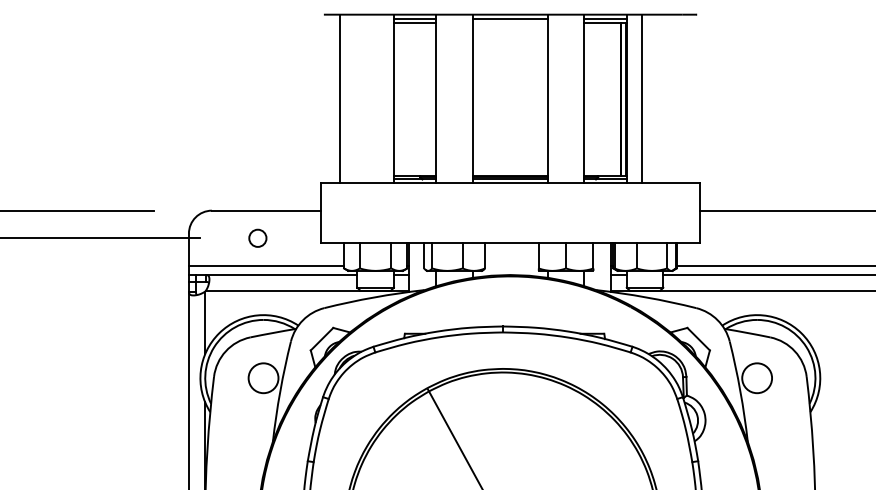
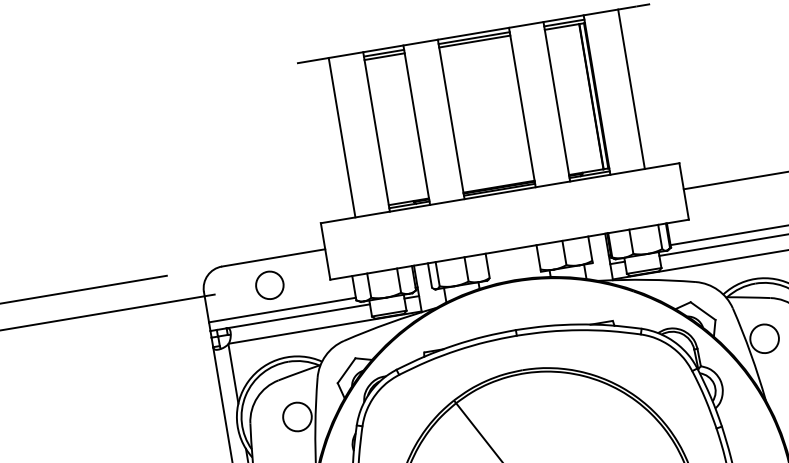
line: (509, 22) -> (473, 41), added
line: (340, 98) -> (342, 137), moved
line: (642, 98) -> (631, 88), moved
circle: (257, 238) -> (269, 285), size x1.67

